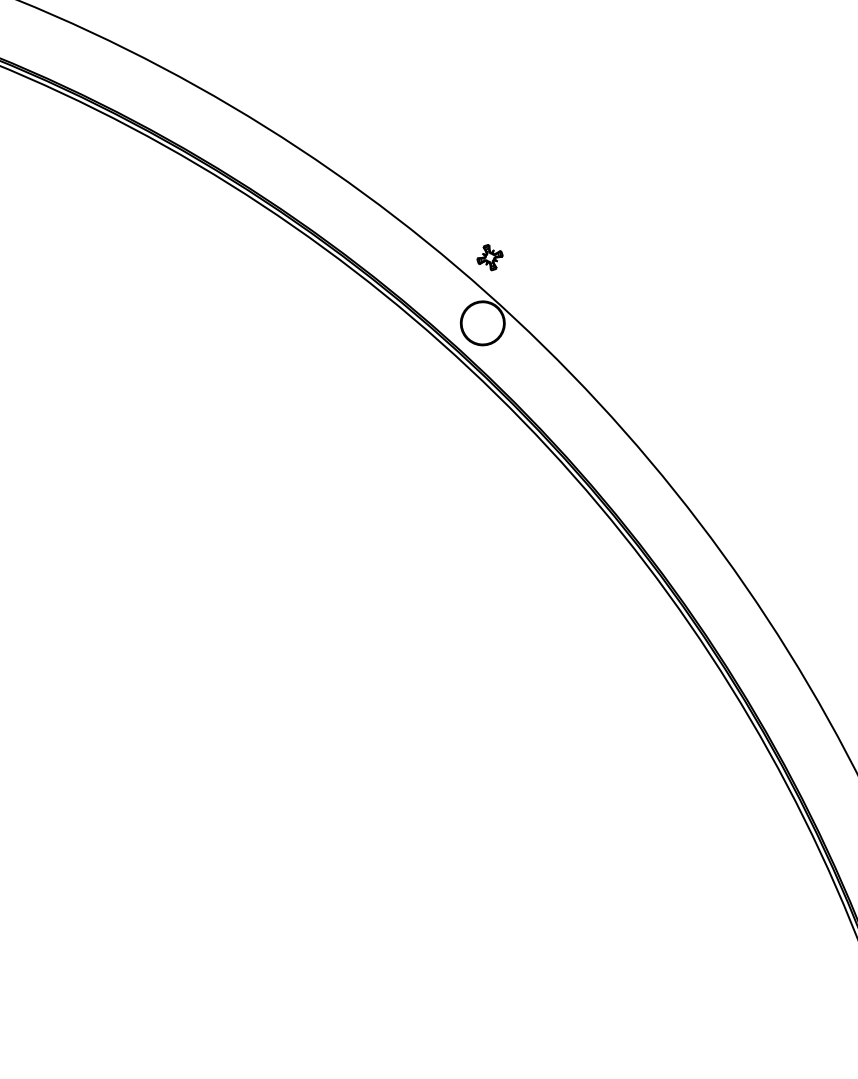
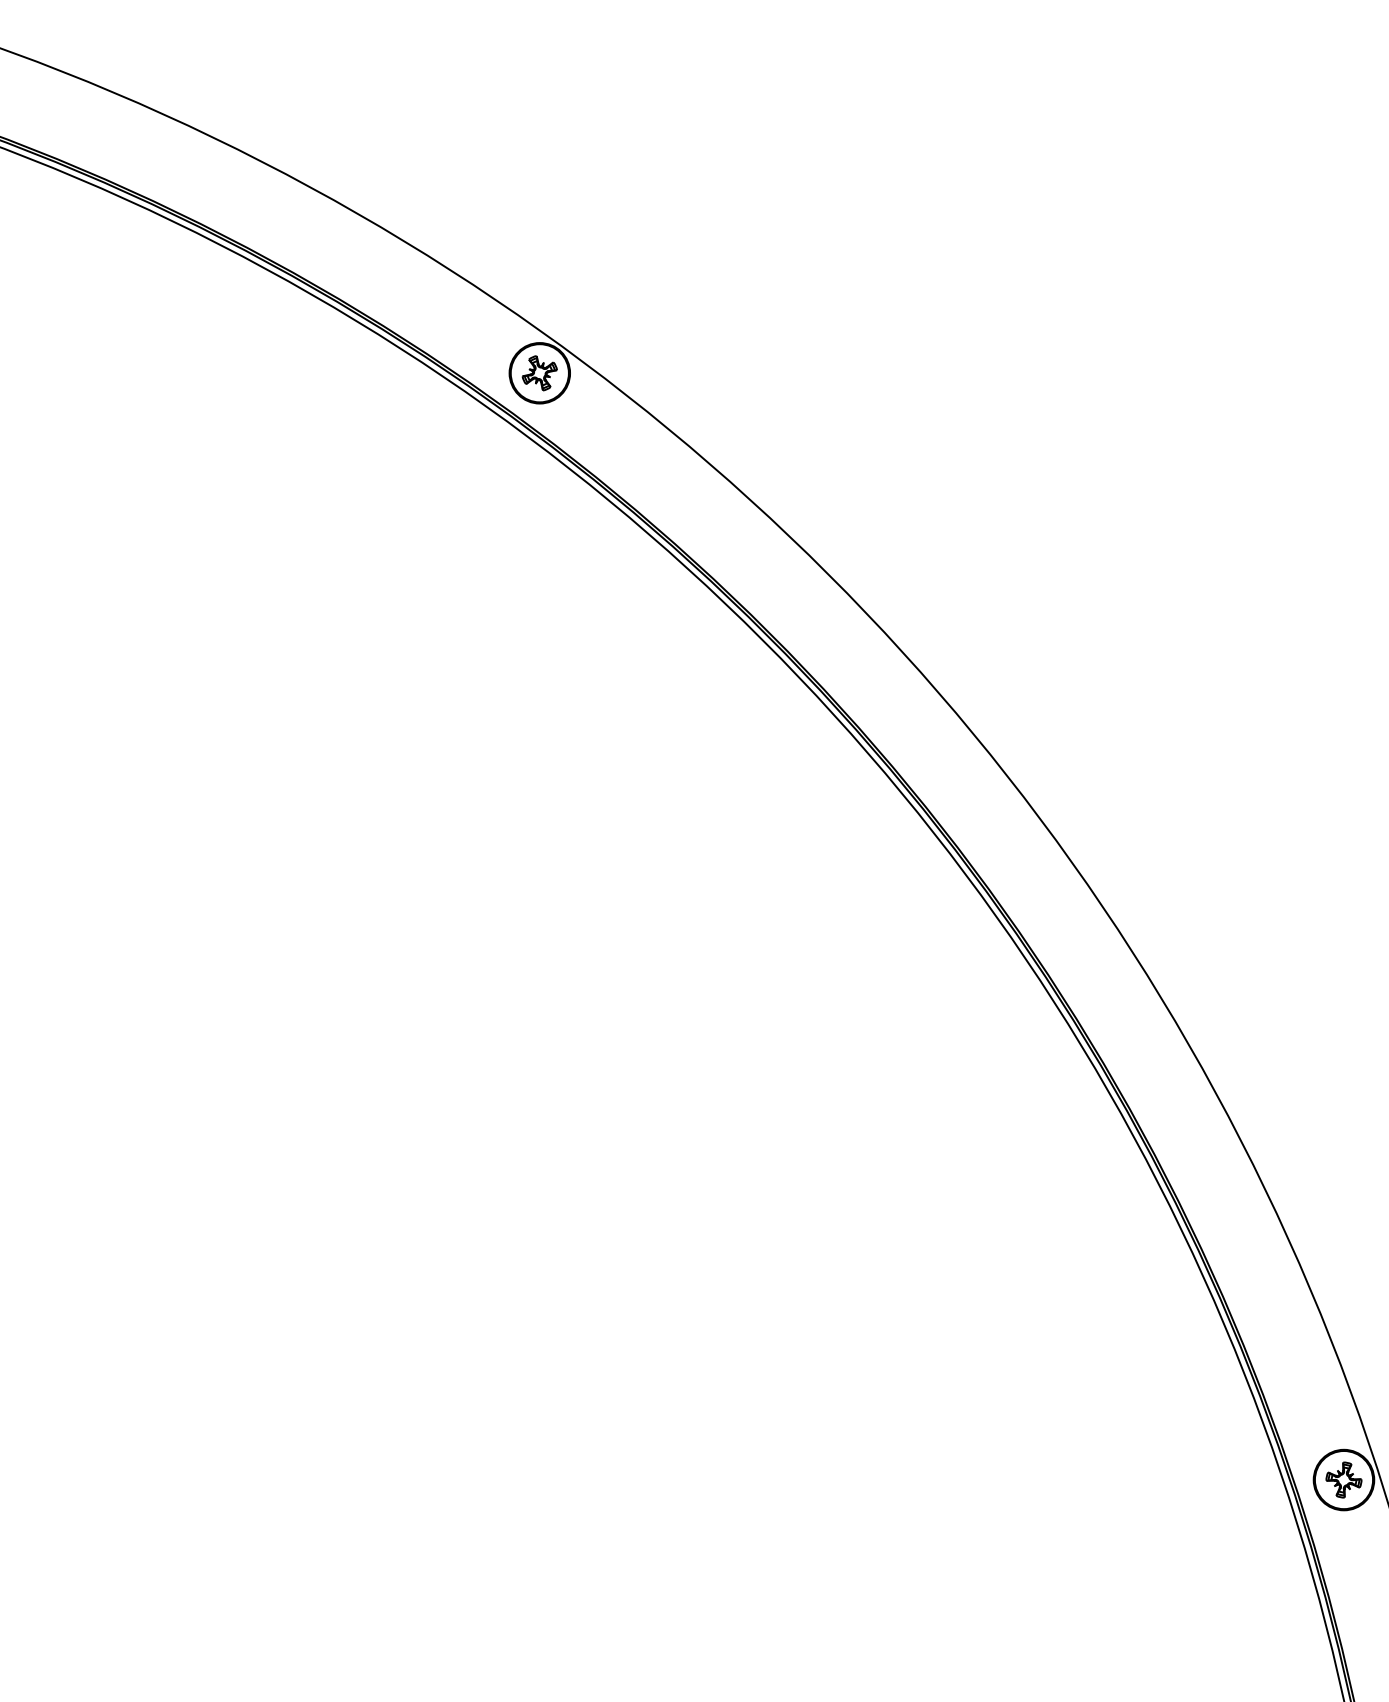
part: (489, 257) -> (539, 373), moved

